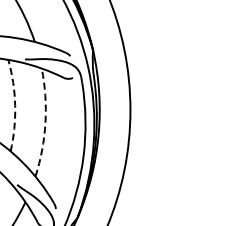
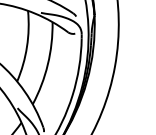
arc: (15, 105) -> (27, 46), dashed -> solid
arc: (45, 122) -> (47, 64), dashed -> solid

